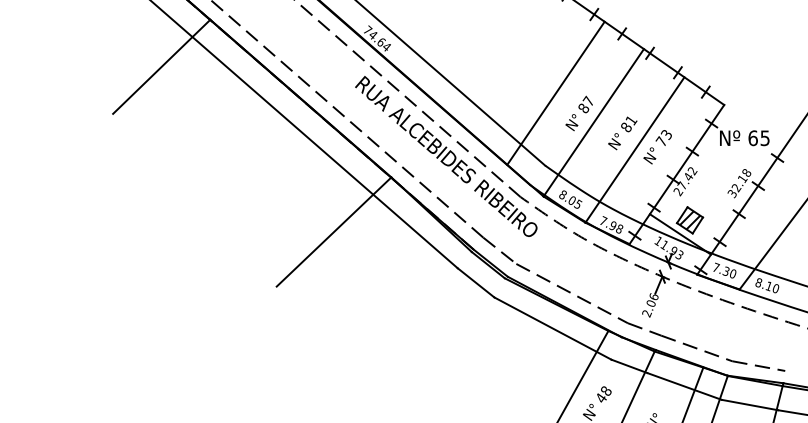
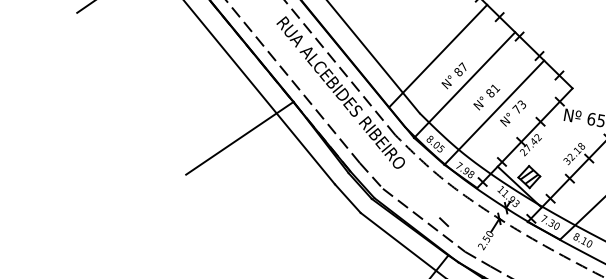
line: (596, 291) -> (444, 221), added
text: (652, 300) -> (488, 236), 2.06 -> 2.50

